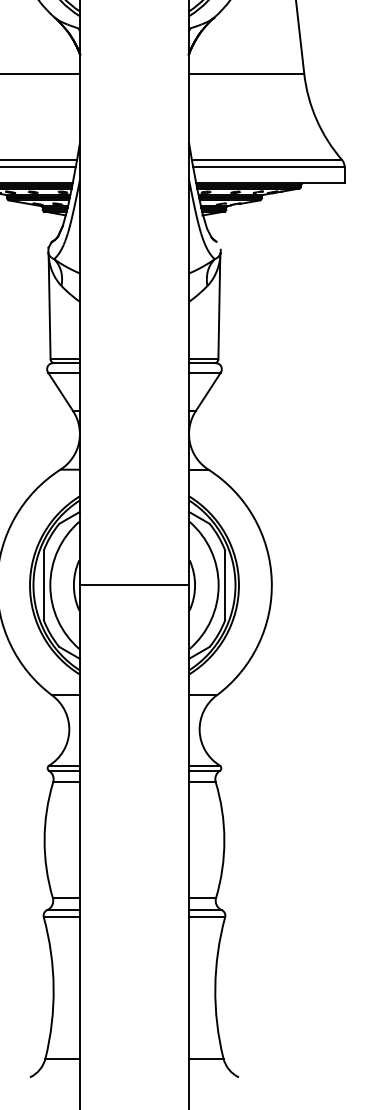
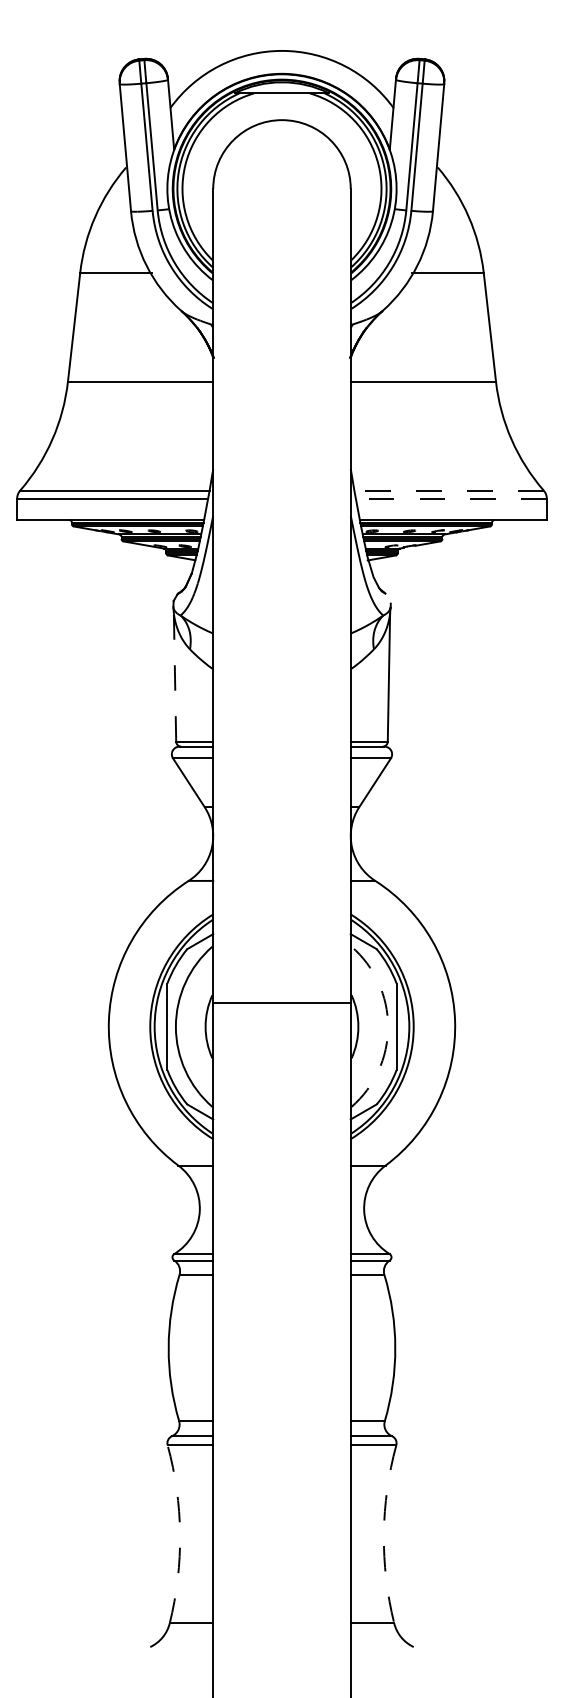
line: (267, 160) -> (449, 490), solid -> dashed
line: (268, 166) -> (450, 498), solid -> dashed
line: (50, 308) -> (175, 677), solid -> dashed
line: (134, 585) -> (281, 1002), moved
arc: (218, 585) -> (388, 1026), solid -> dashed
arc: (53, 988) -> (180, 1534), solid -> dashed
arc: (215, 988) -> (383, 1534), solid -> dashed

